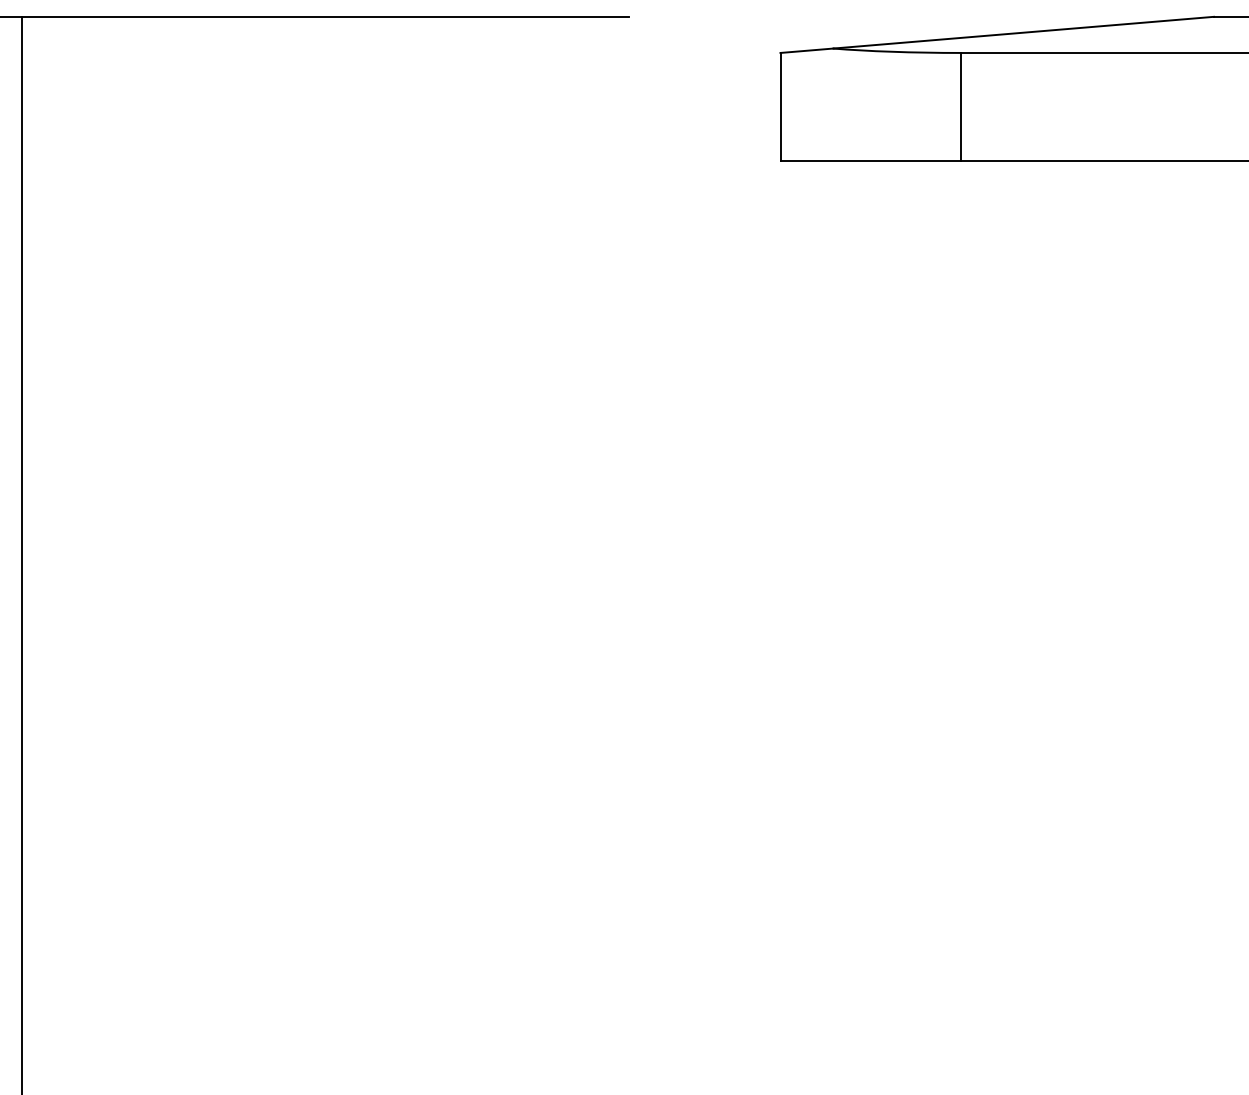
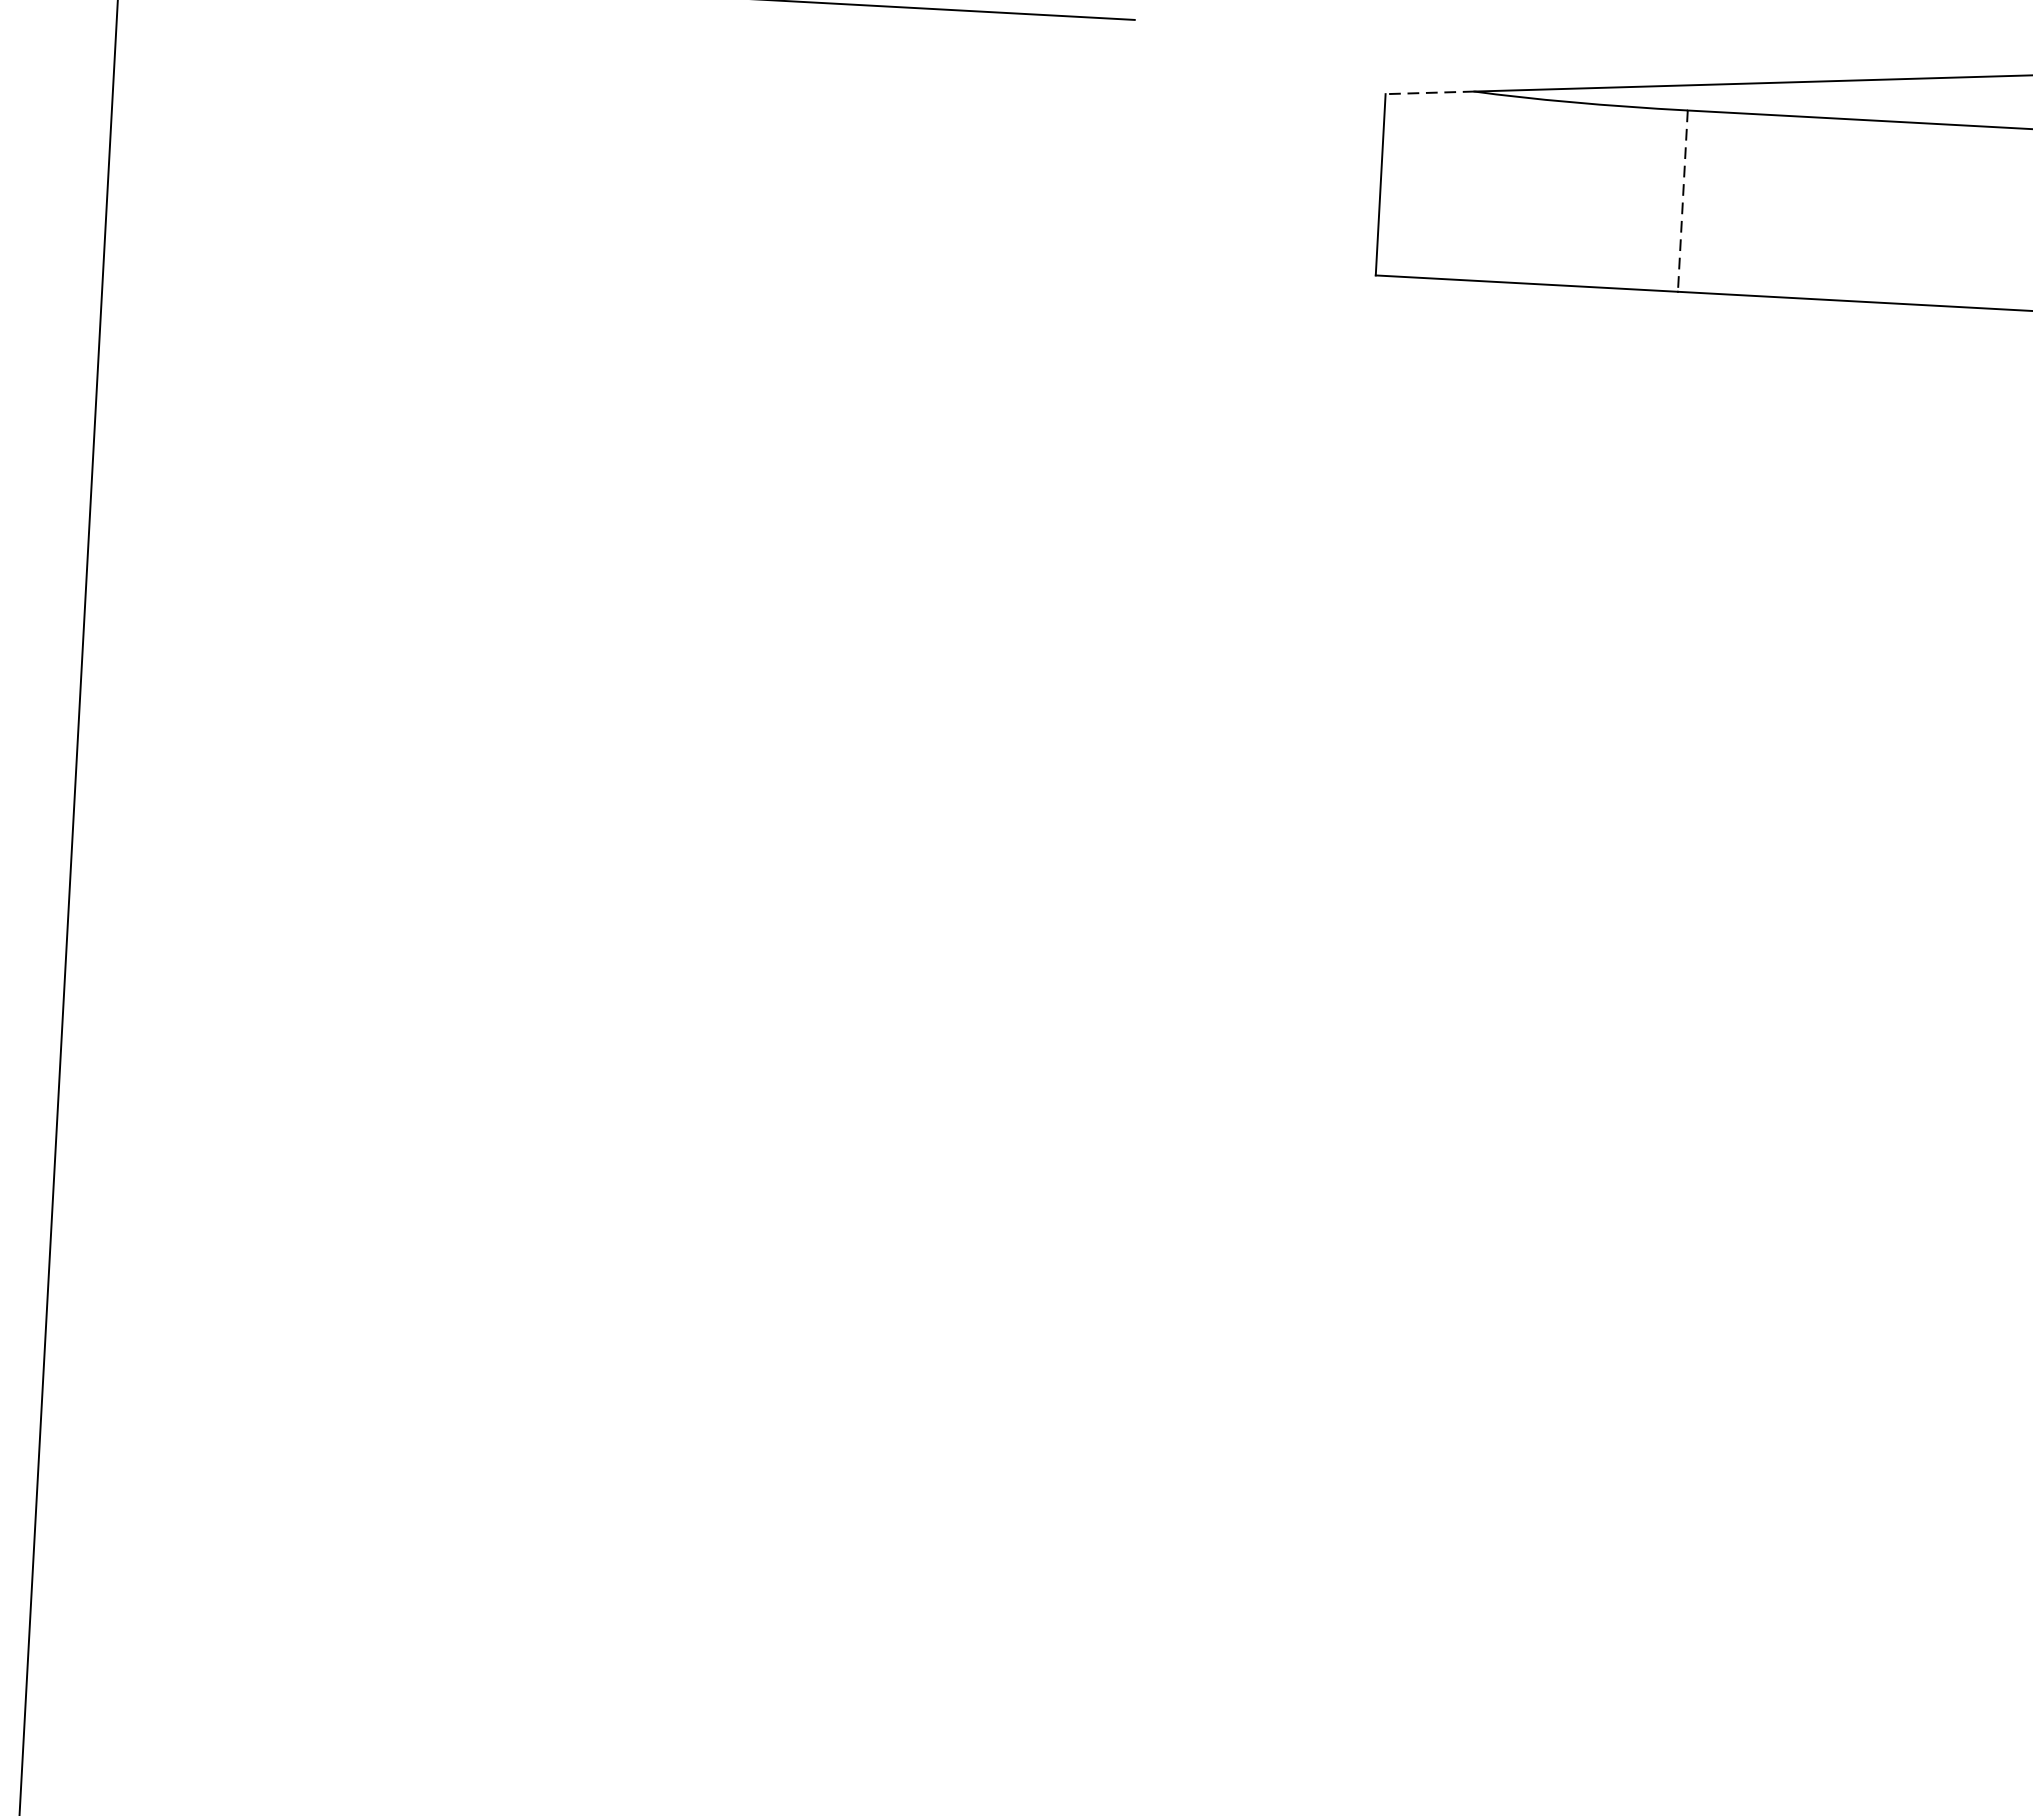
line: (806, 50) -> (1429, 92), solid -> dashed
line: (961, 107) -> (1683, 201), solid -> dashed

